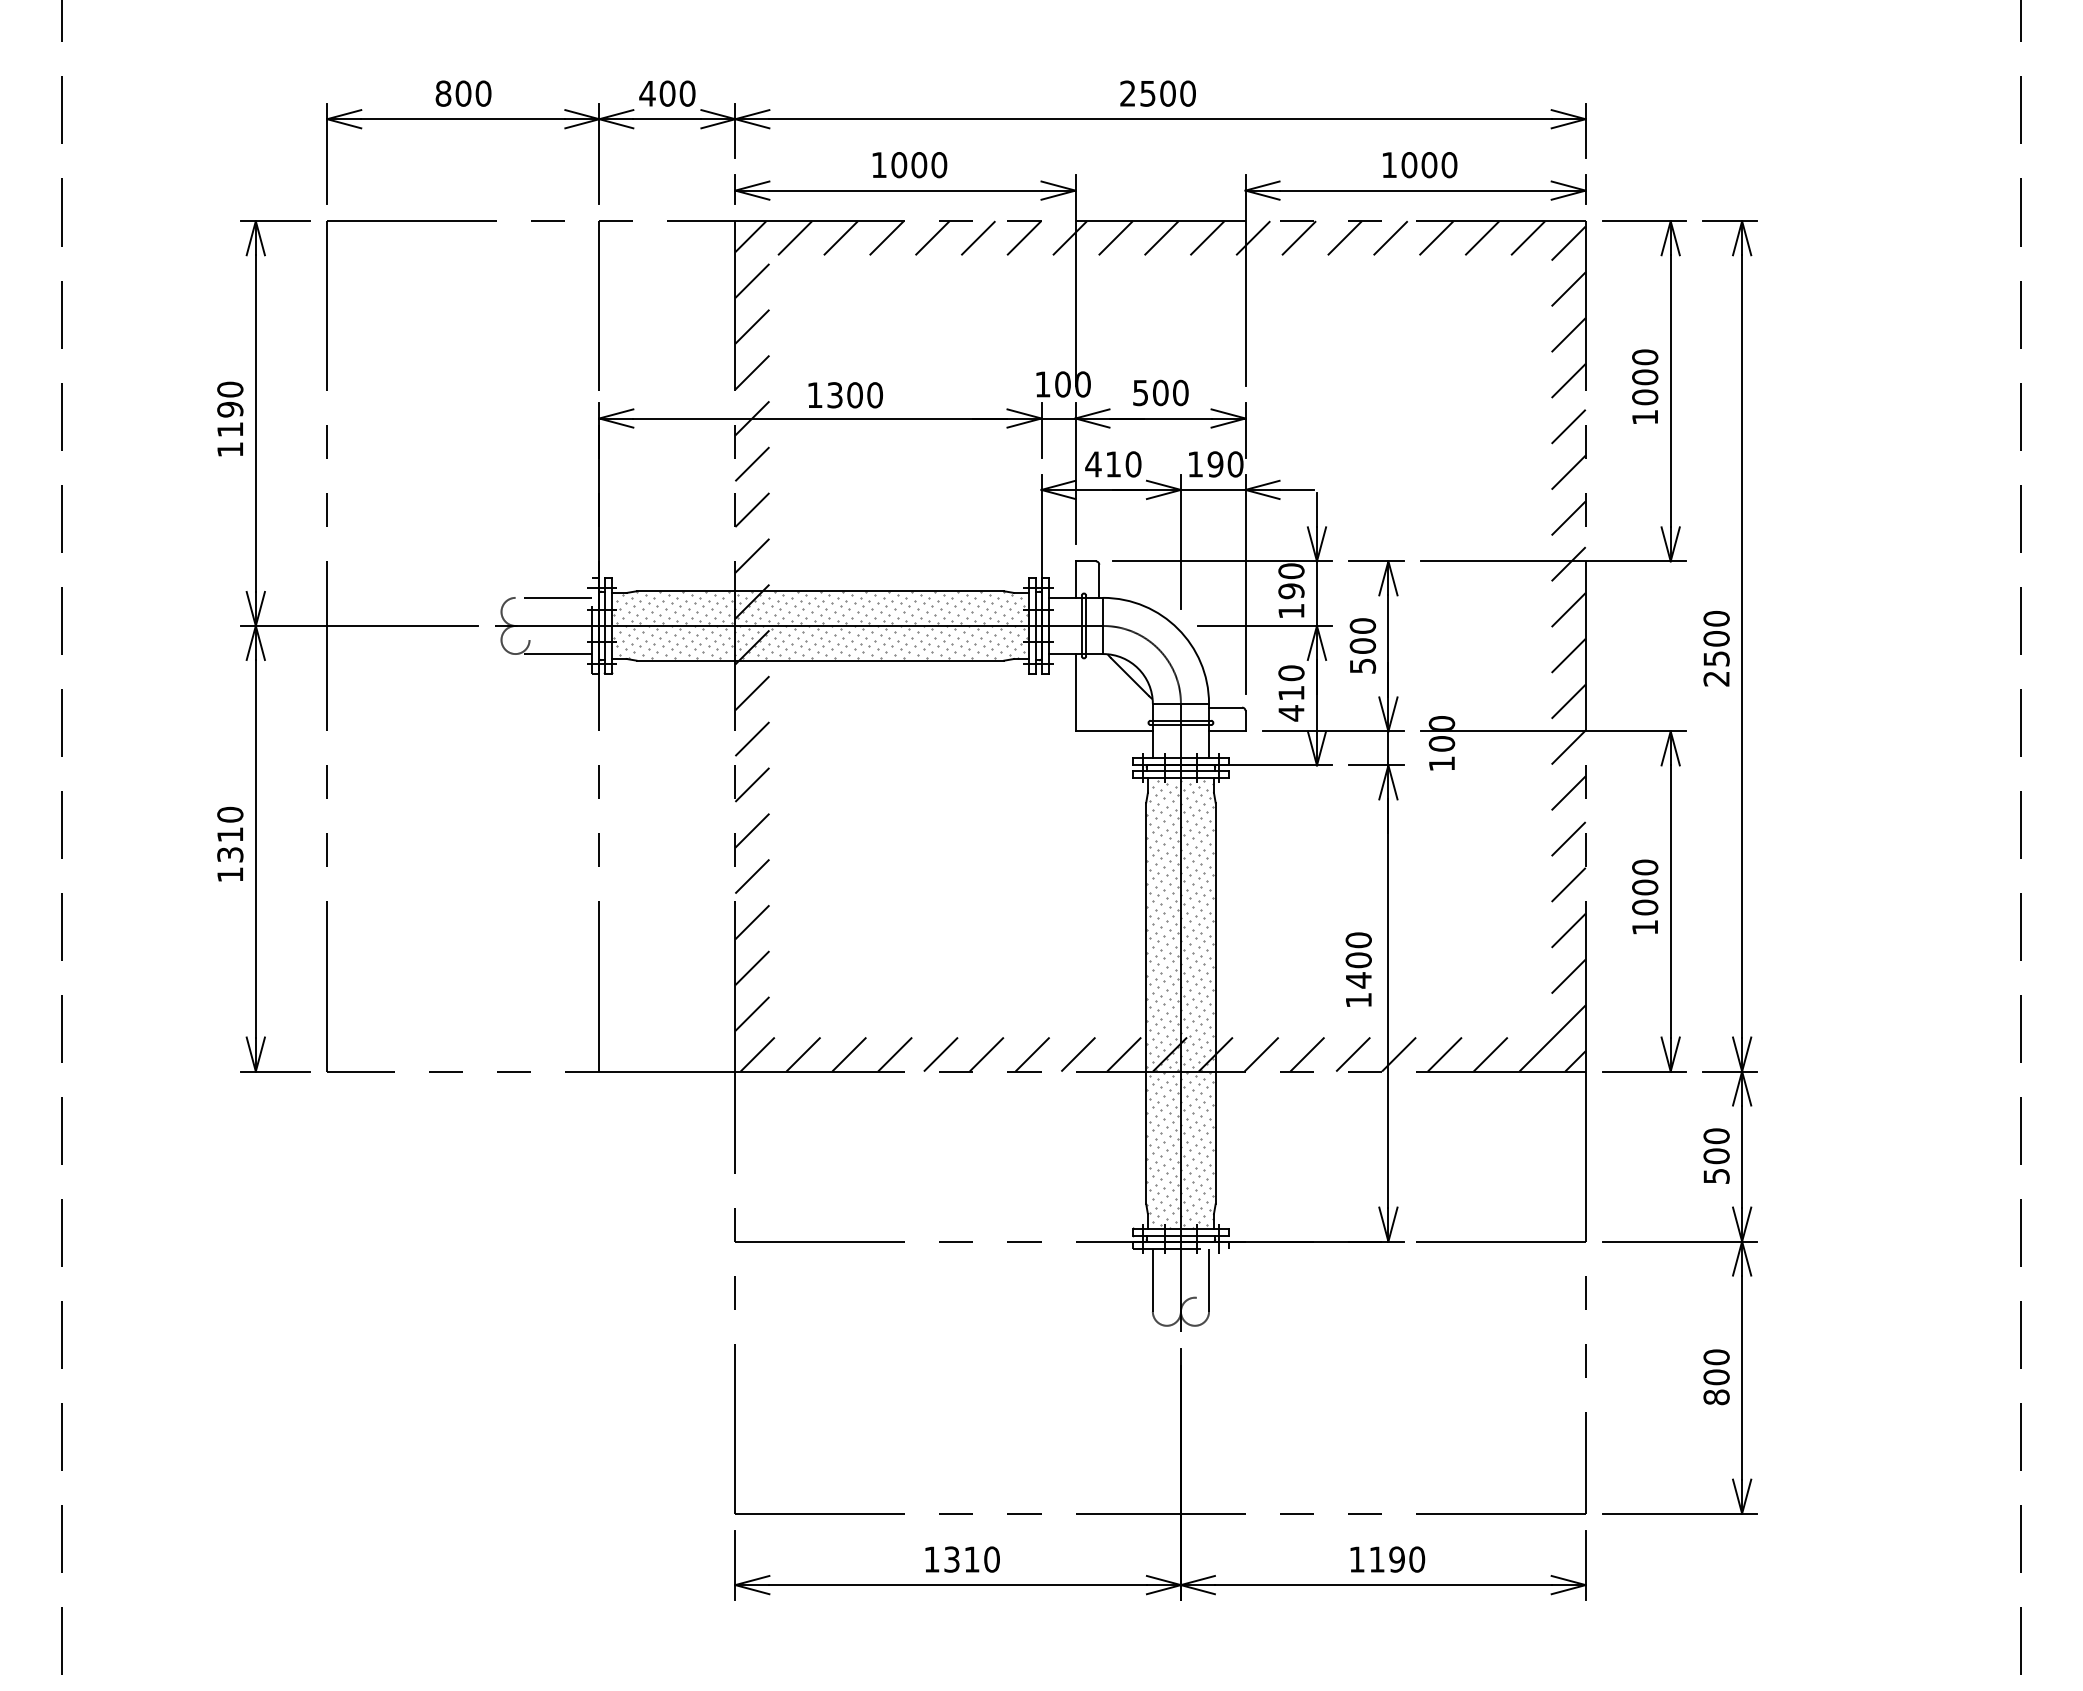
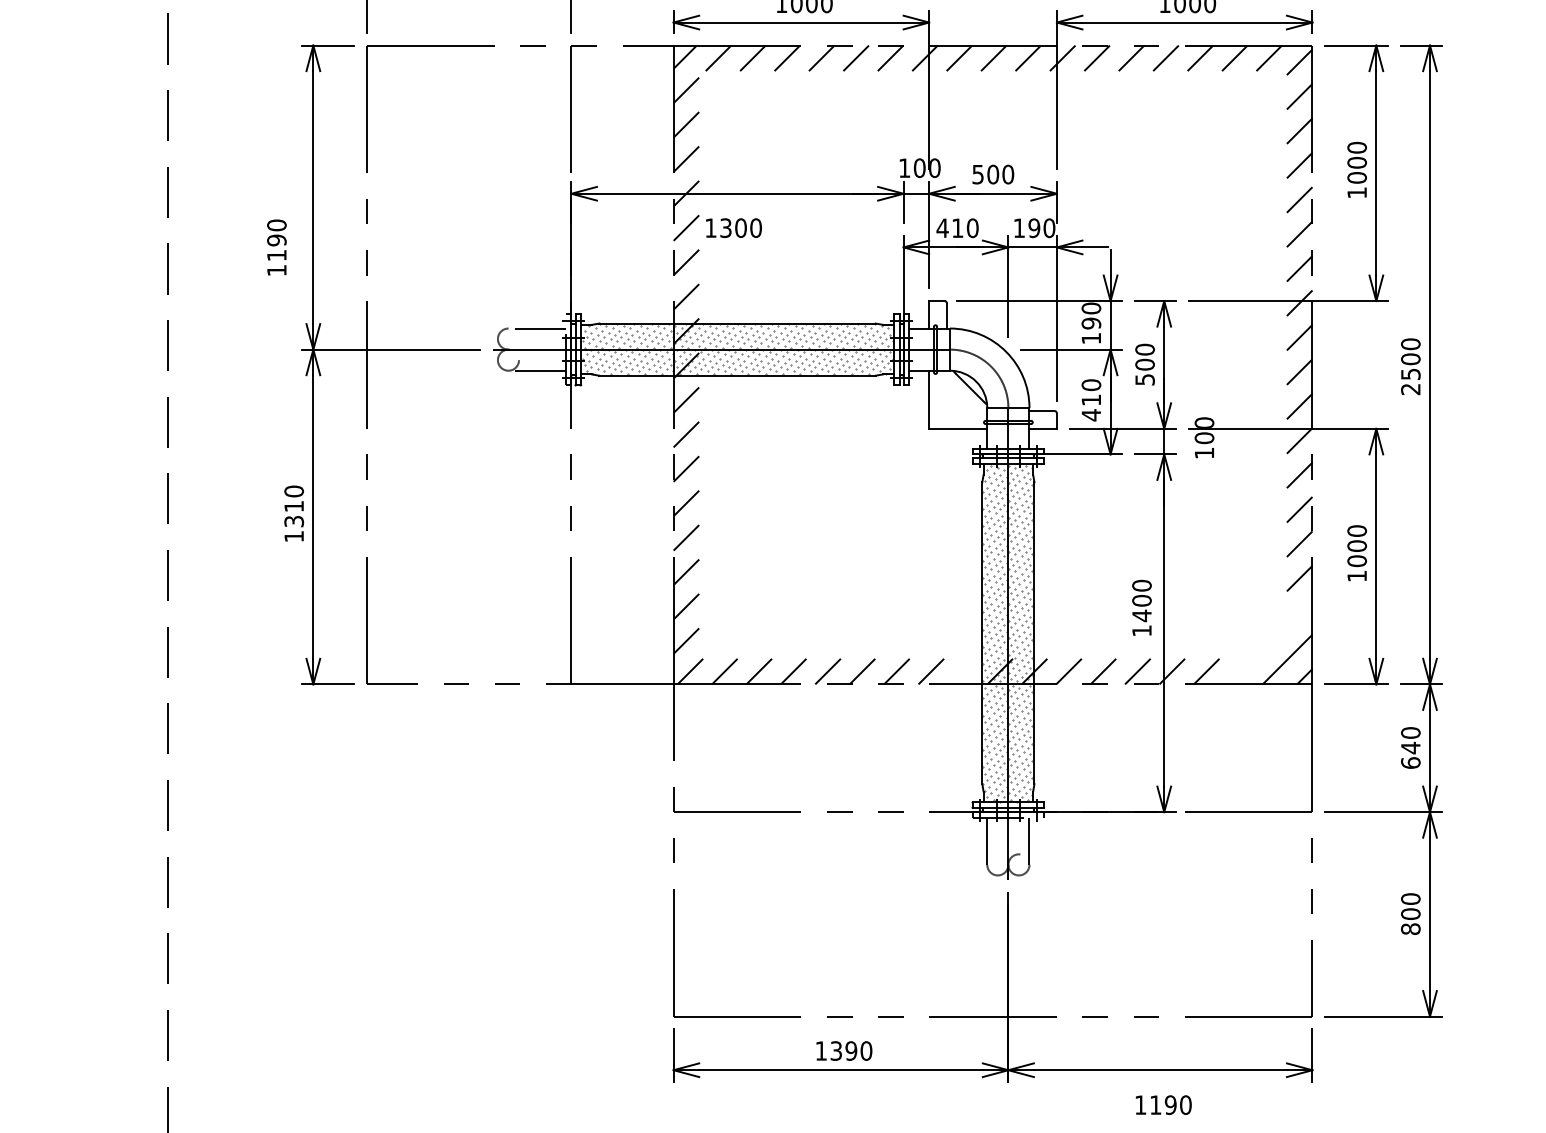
text: (845, 395) -> (733, 228), moved
text: (230, 418) -> (277, 247), moved
line: (1568, 976) -> (1299, 612), removed
line: (1124, 1054) -> (965, 671), removed
line: (1490, 1054) -> (1240, 671), removed
text: (1716, 1165) -> (1410, 754), 500 -> 640
text: (971, 1559) -> (851, 1050), 1310 -> 1390
text: (1387, 1559) -> (1163, 1105), moved

